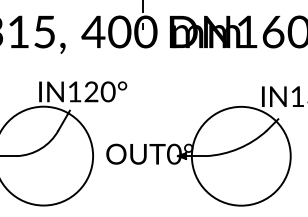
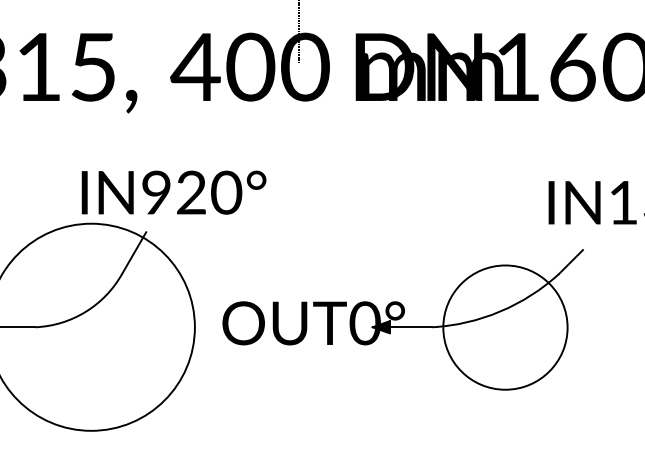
text: (74, 91) -> (155, 191), IN120° -> IN920°
circle: (240, 155) -> (503, 325), size x0.6

